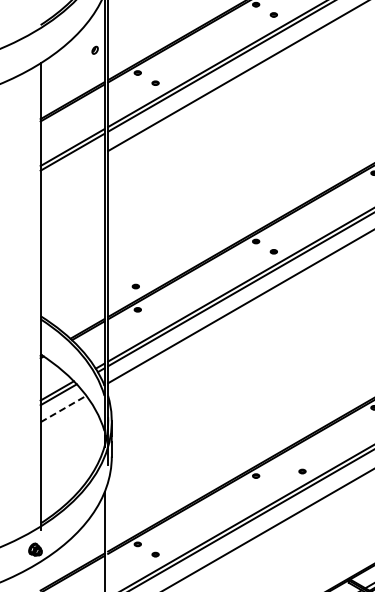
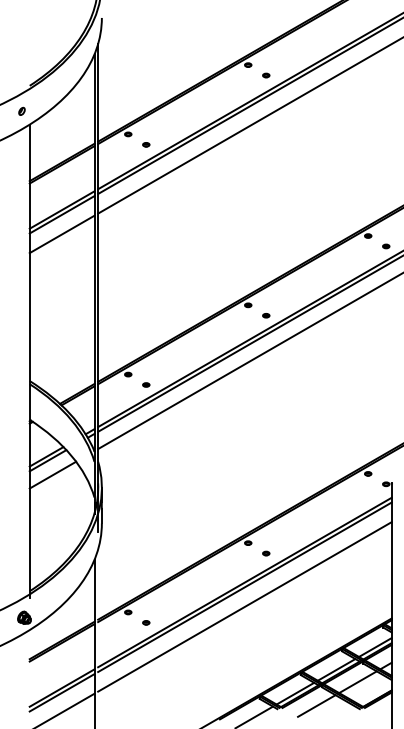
part: (94, 49) -> (21, 110), moved
line: (71, 171) -> (61, 234), added
part: (136, 286) -> (146, 384), moved
line: (63, 409) -> (52, 475), dashed -> solid
part: (302, 471) -> (266, 553), moved

